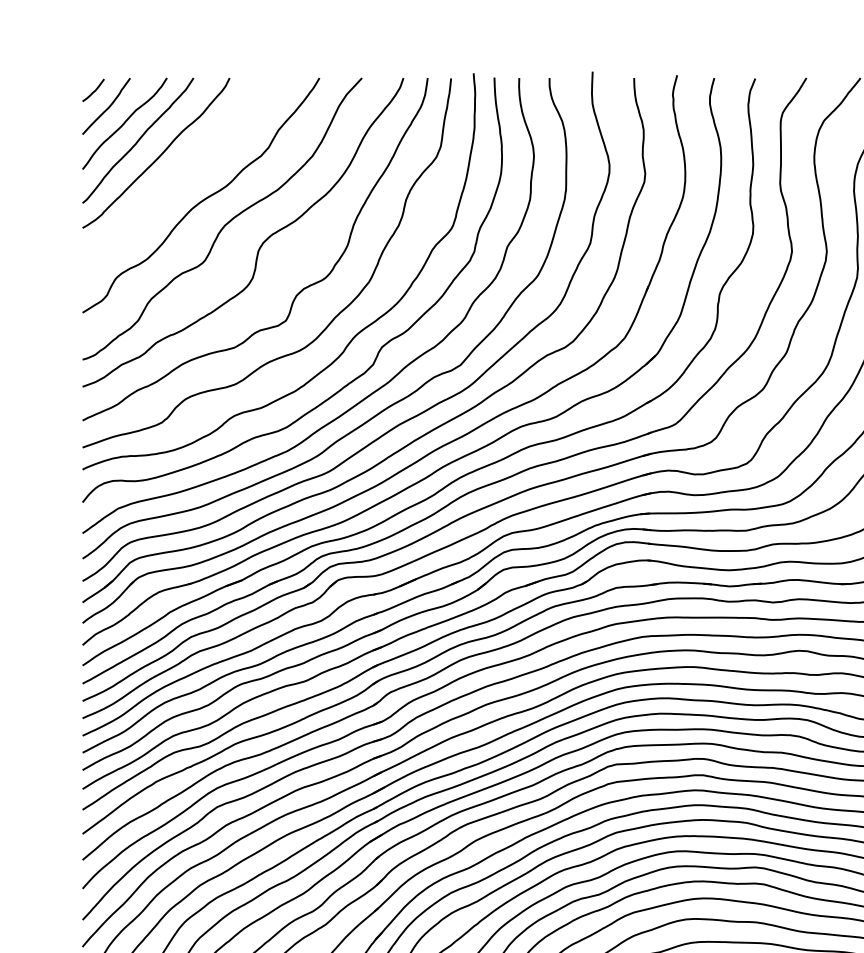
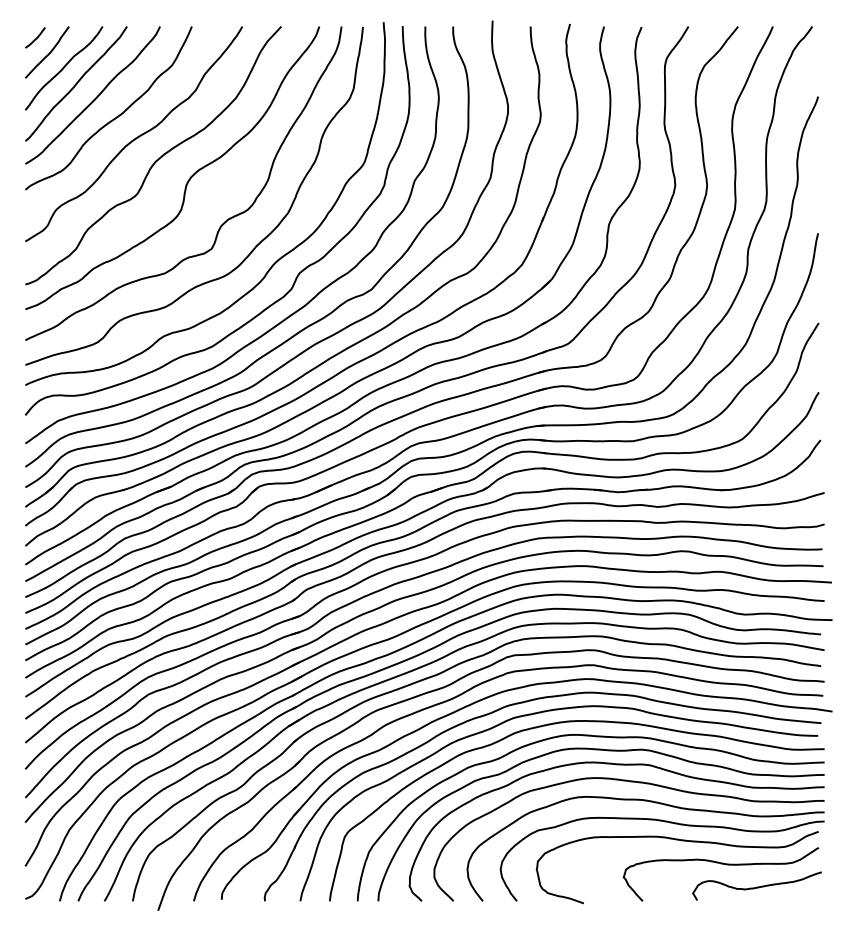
curve: (178, 178) -> (113, 118), added

